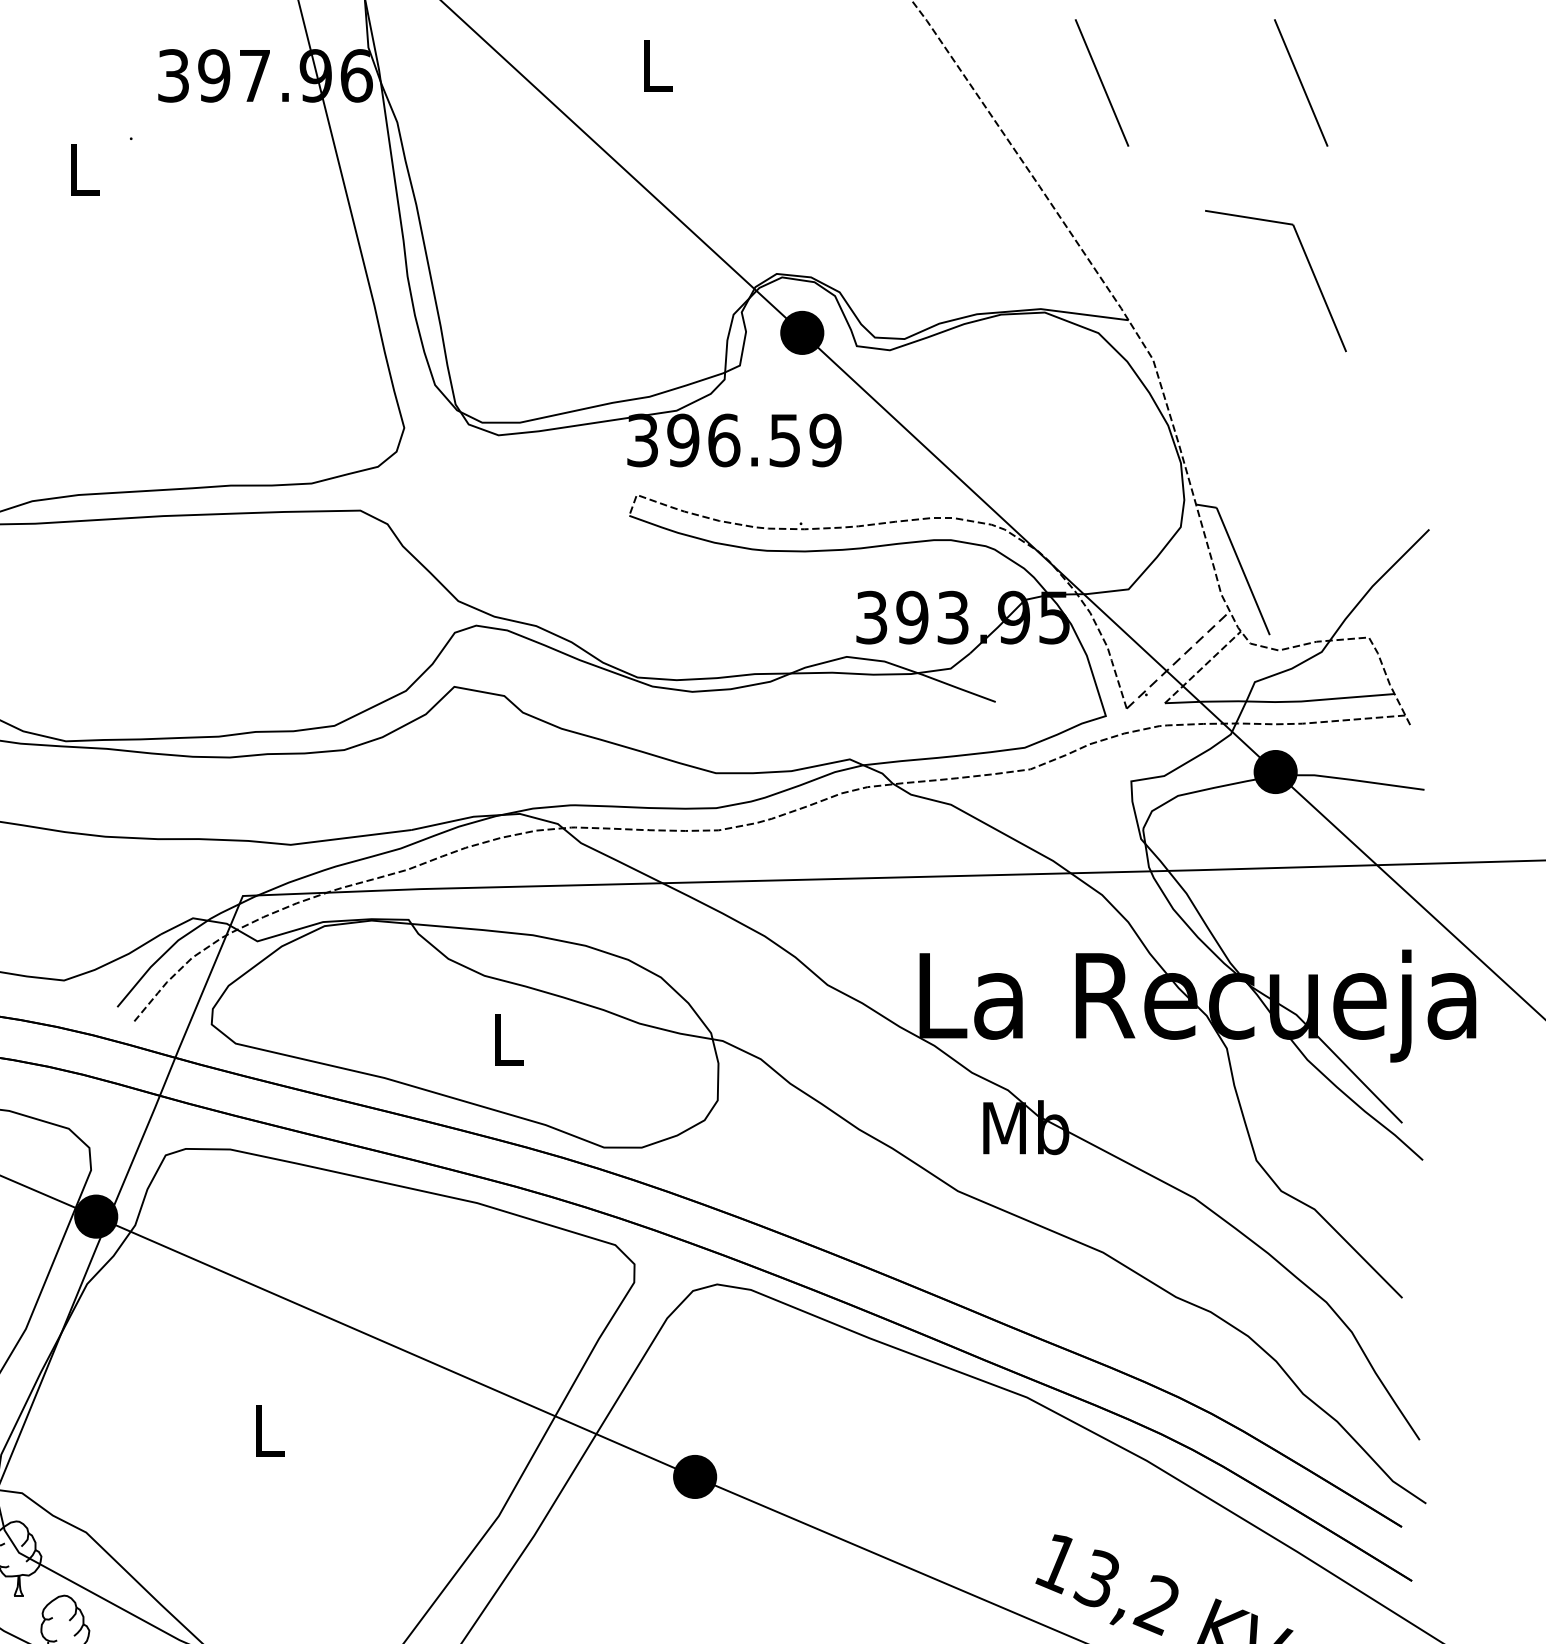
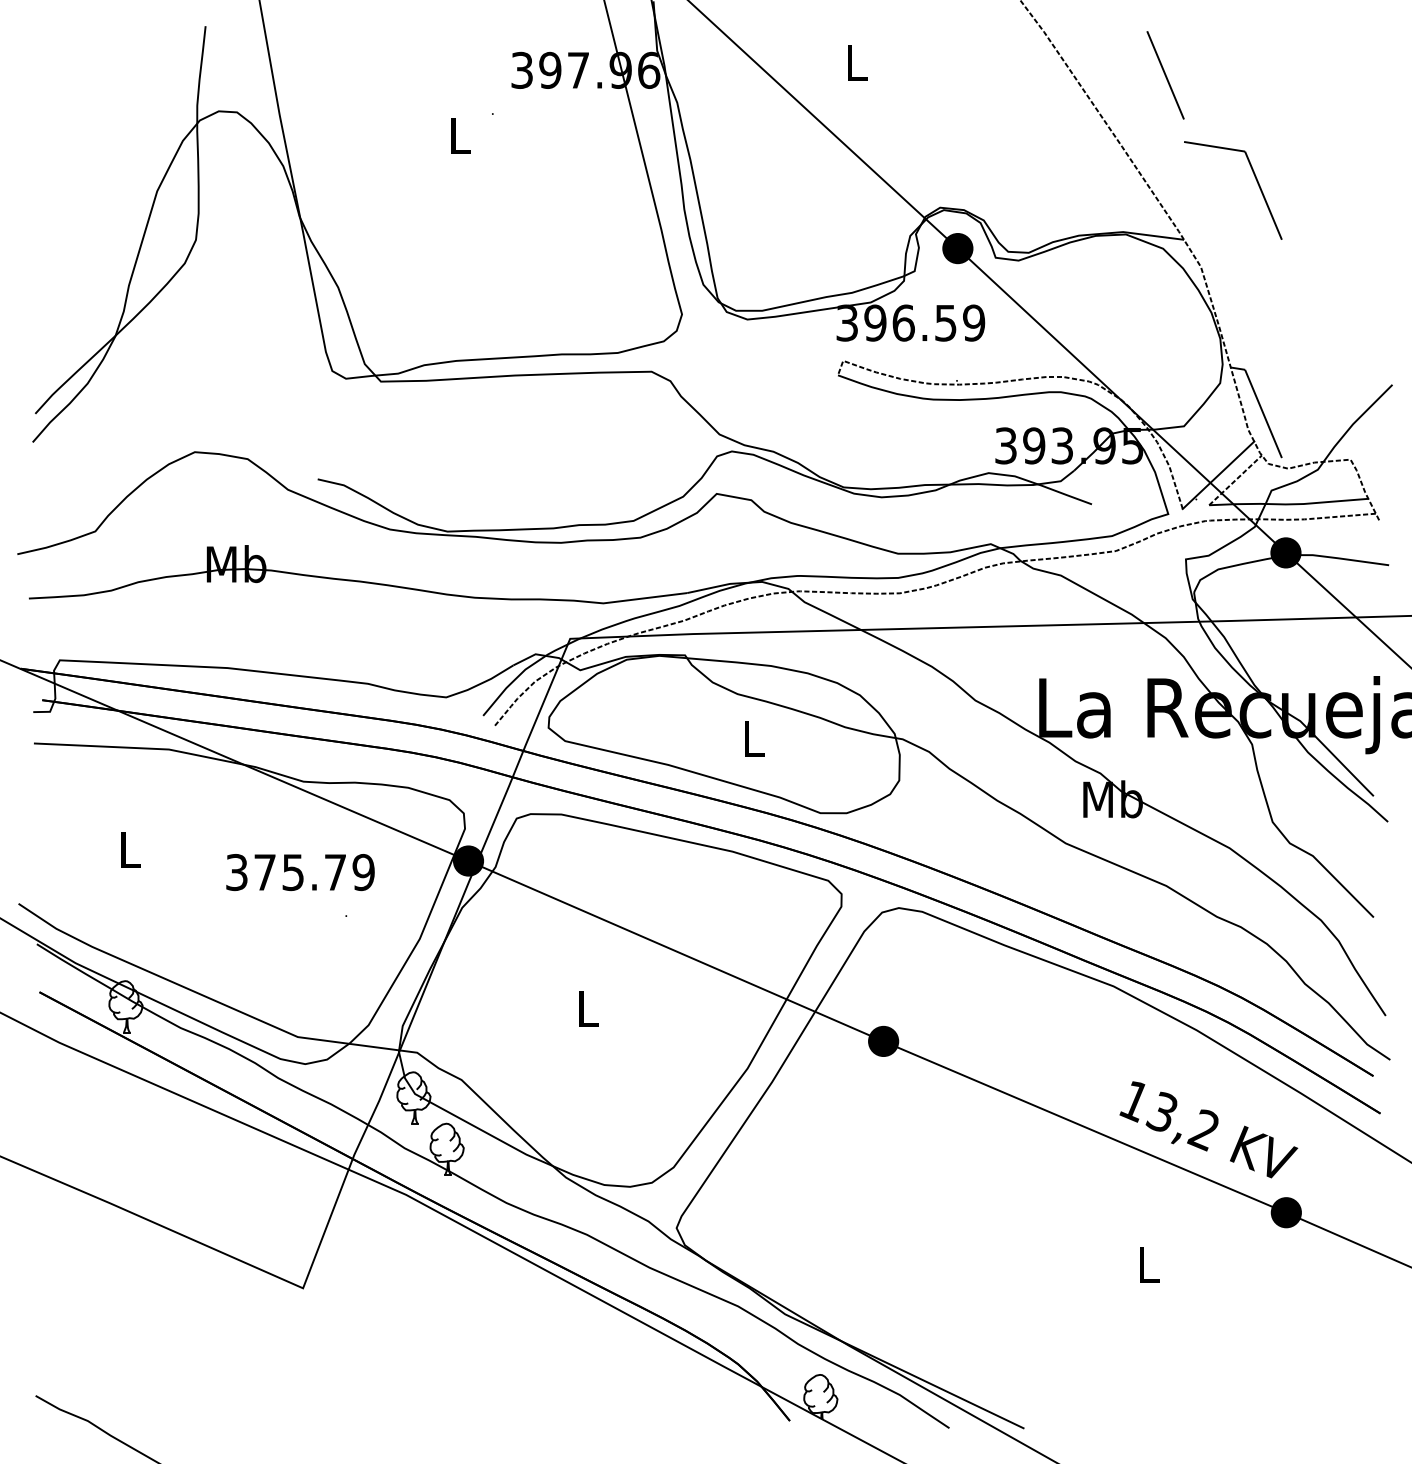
line: (1300, 83) -> (1303, 75), removed
part: (1308, 264) -> (1255, 179), moved
line: (1178, 658) -> (1218, 474), dashed -> solid

